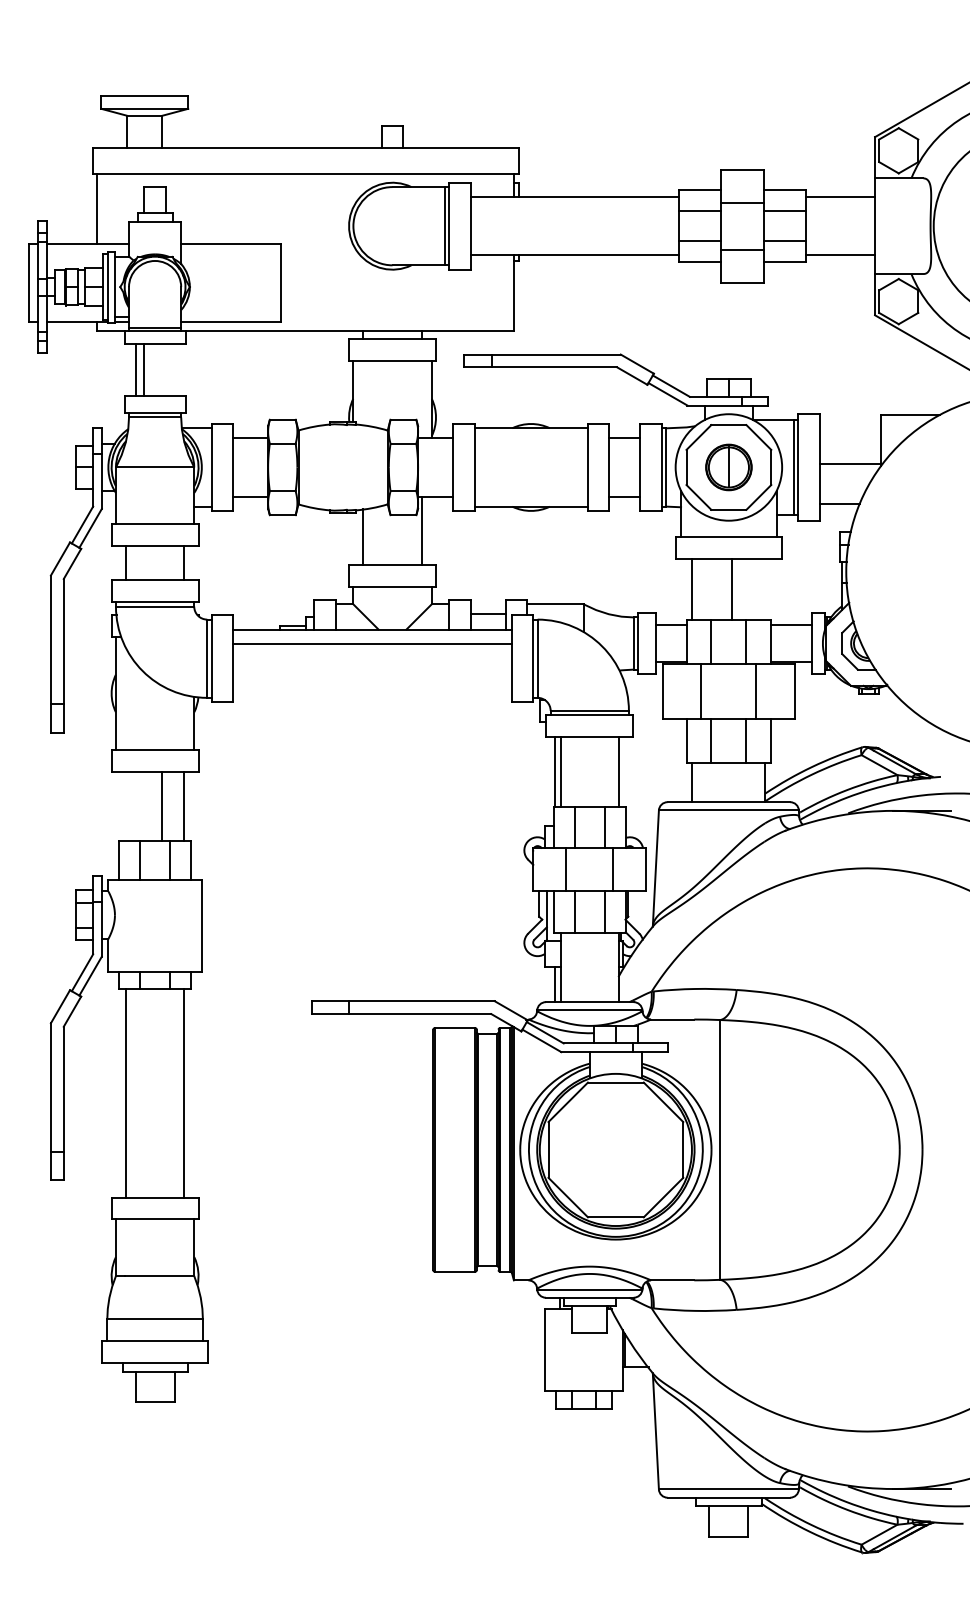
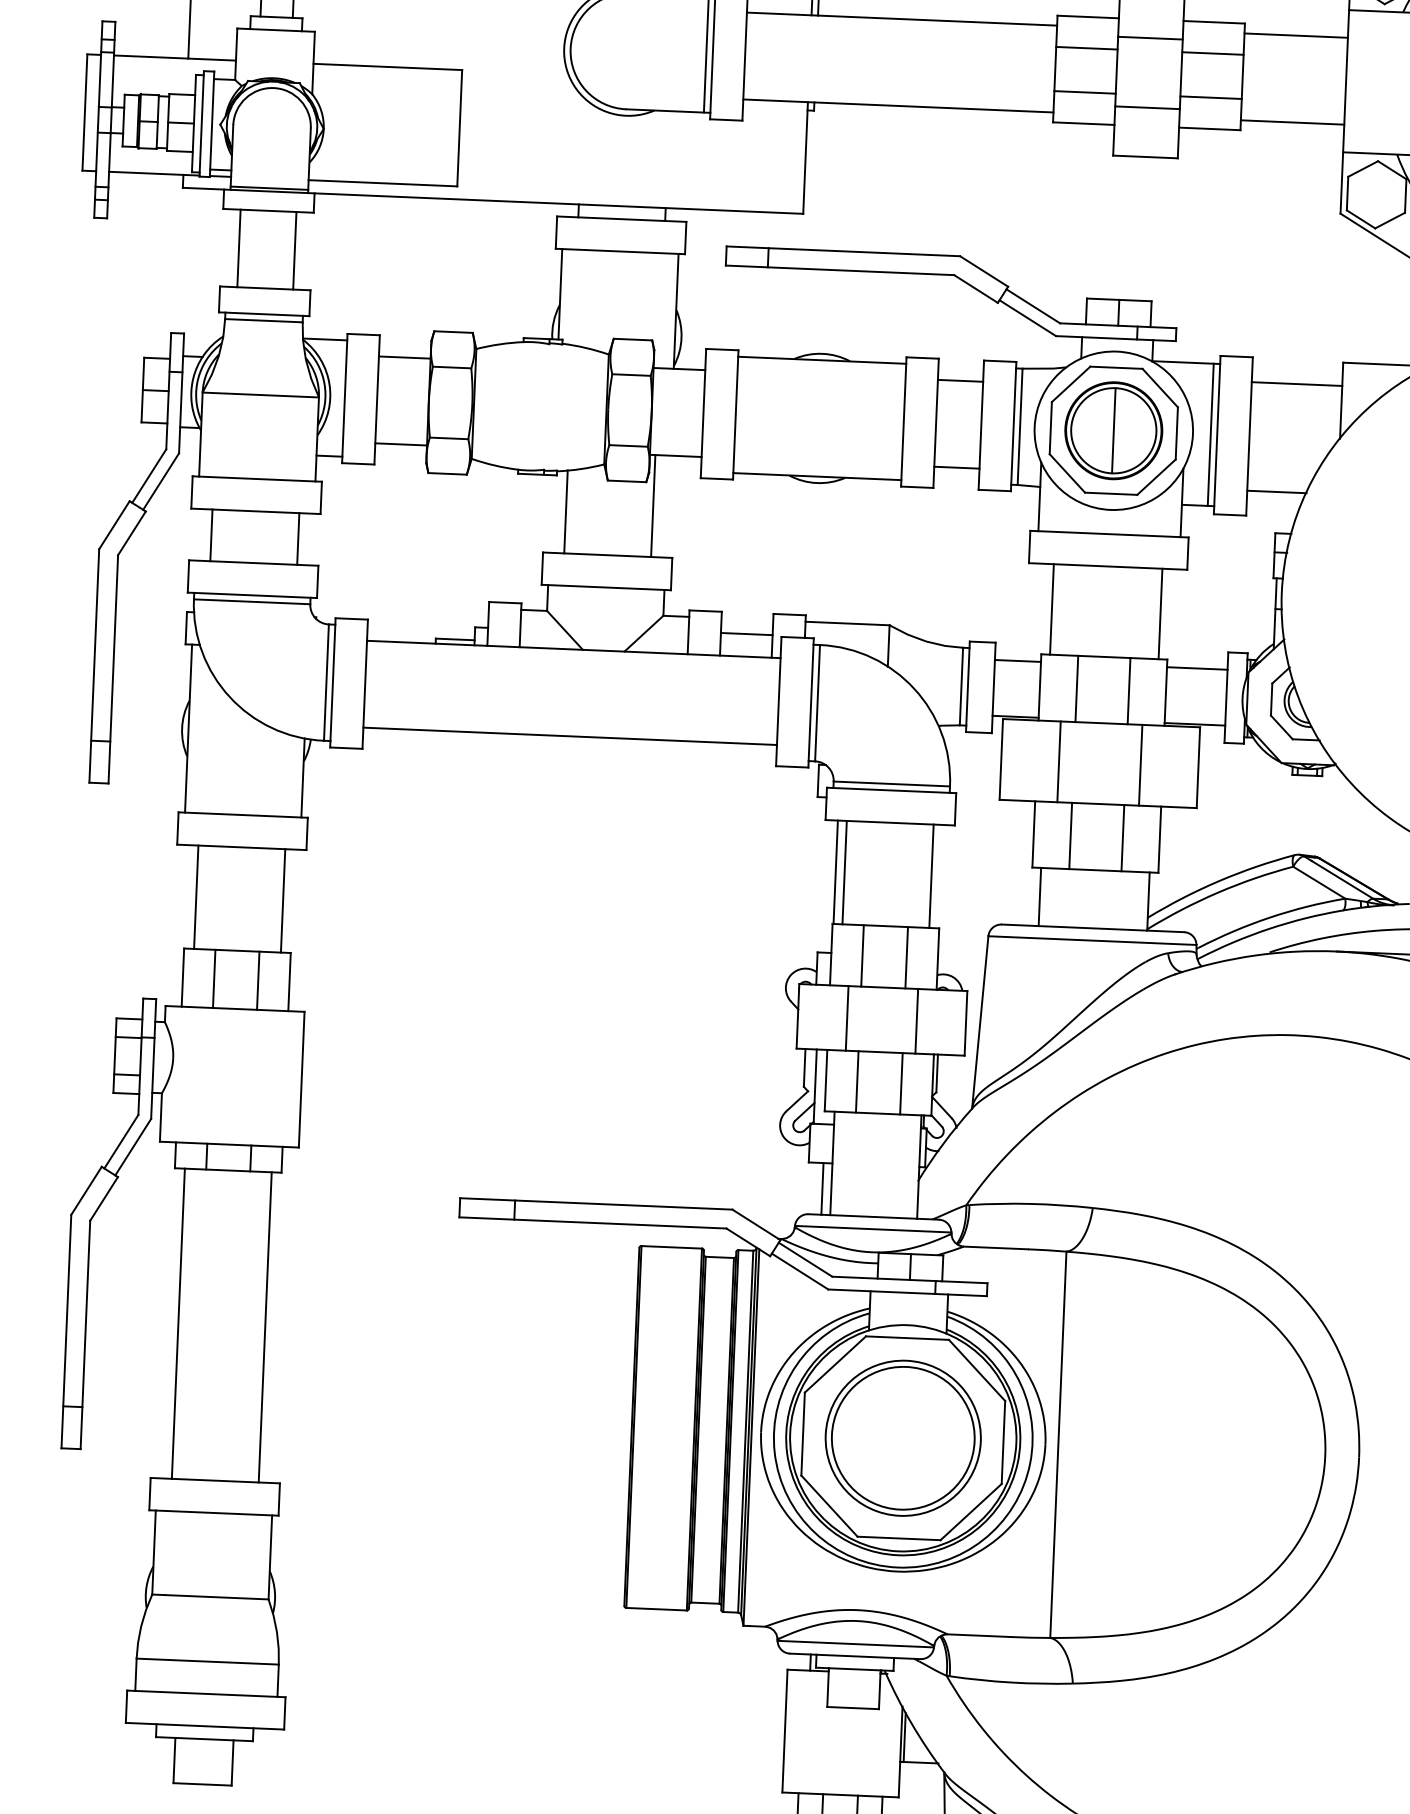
line: (143, 369) -> (294, 250), moved
line: (850, 463) -> (1296, 383), moved
part: (728, 467) -> (1113, 430), size x1.43
line: (732, 588) -> (1160, 612), moved
line: (372, 643) -> (570, 735), moved
line: (161, 806) -> (195, 897), moved
part: (615, 1149) -> (902, 1437), added

